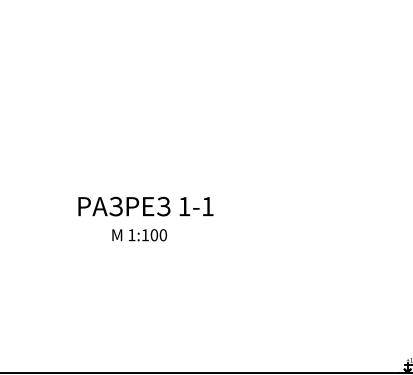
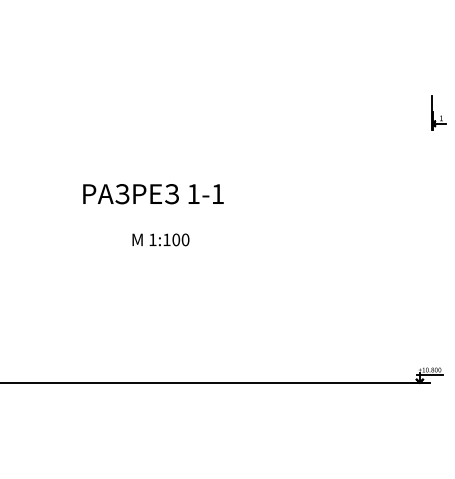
text: (145, 206) -> (153, 194), moved
text: (139, 234) -> (160, 239), moved

